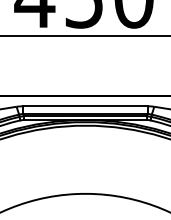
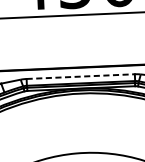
line: (85, 106) -> (80, 76), solid -> dashed

